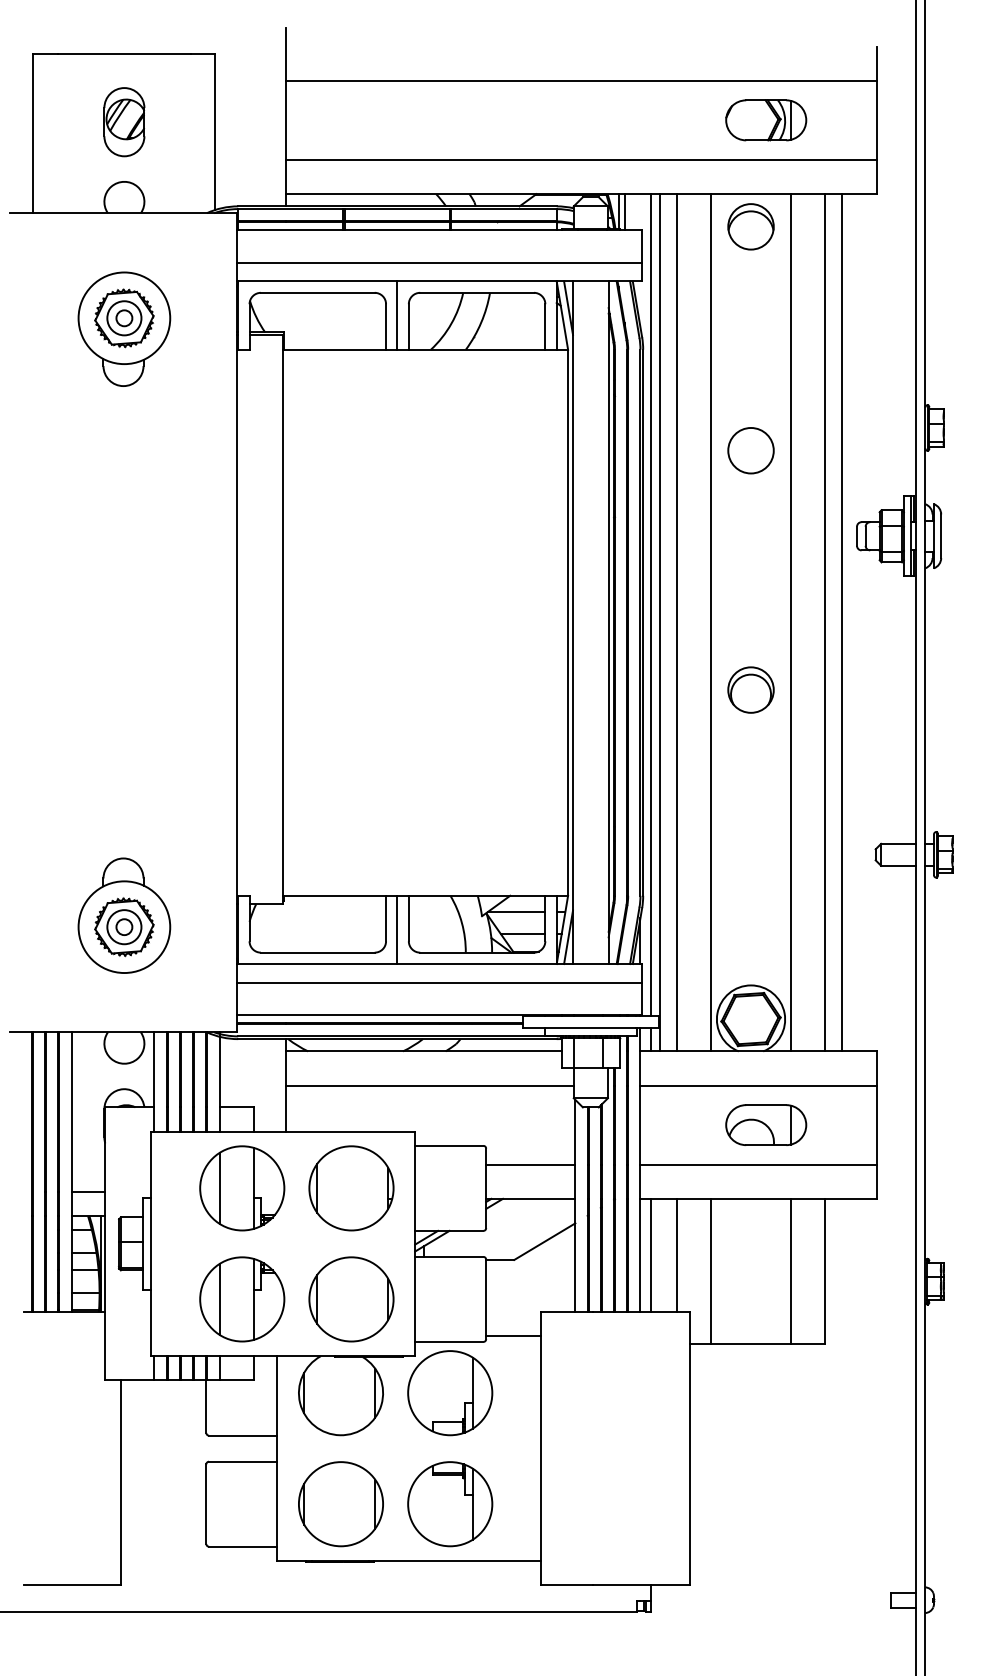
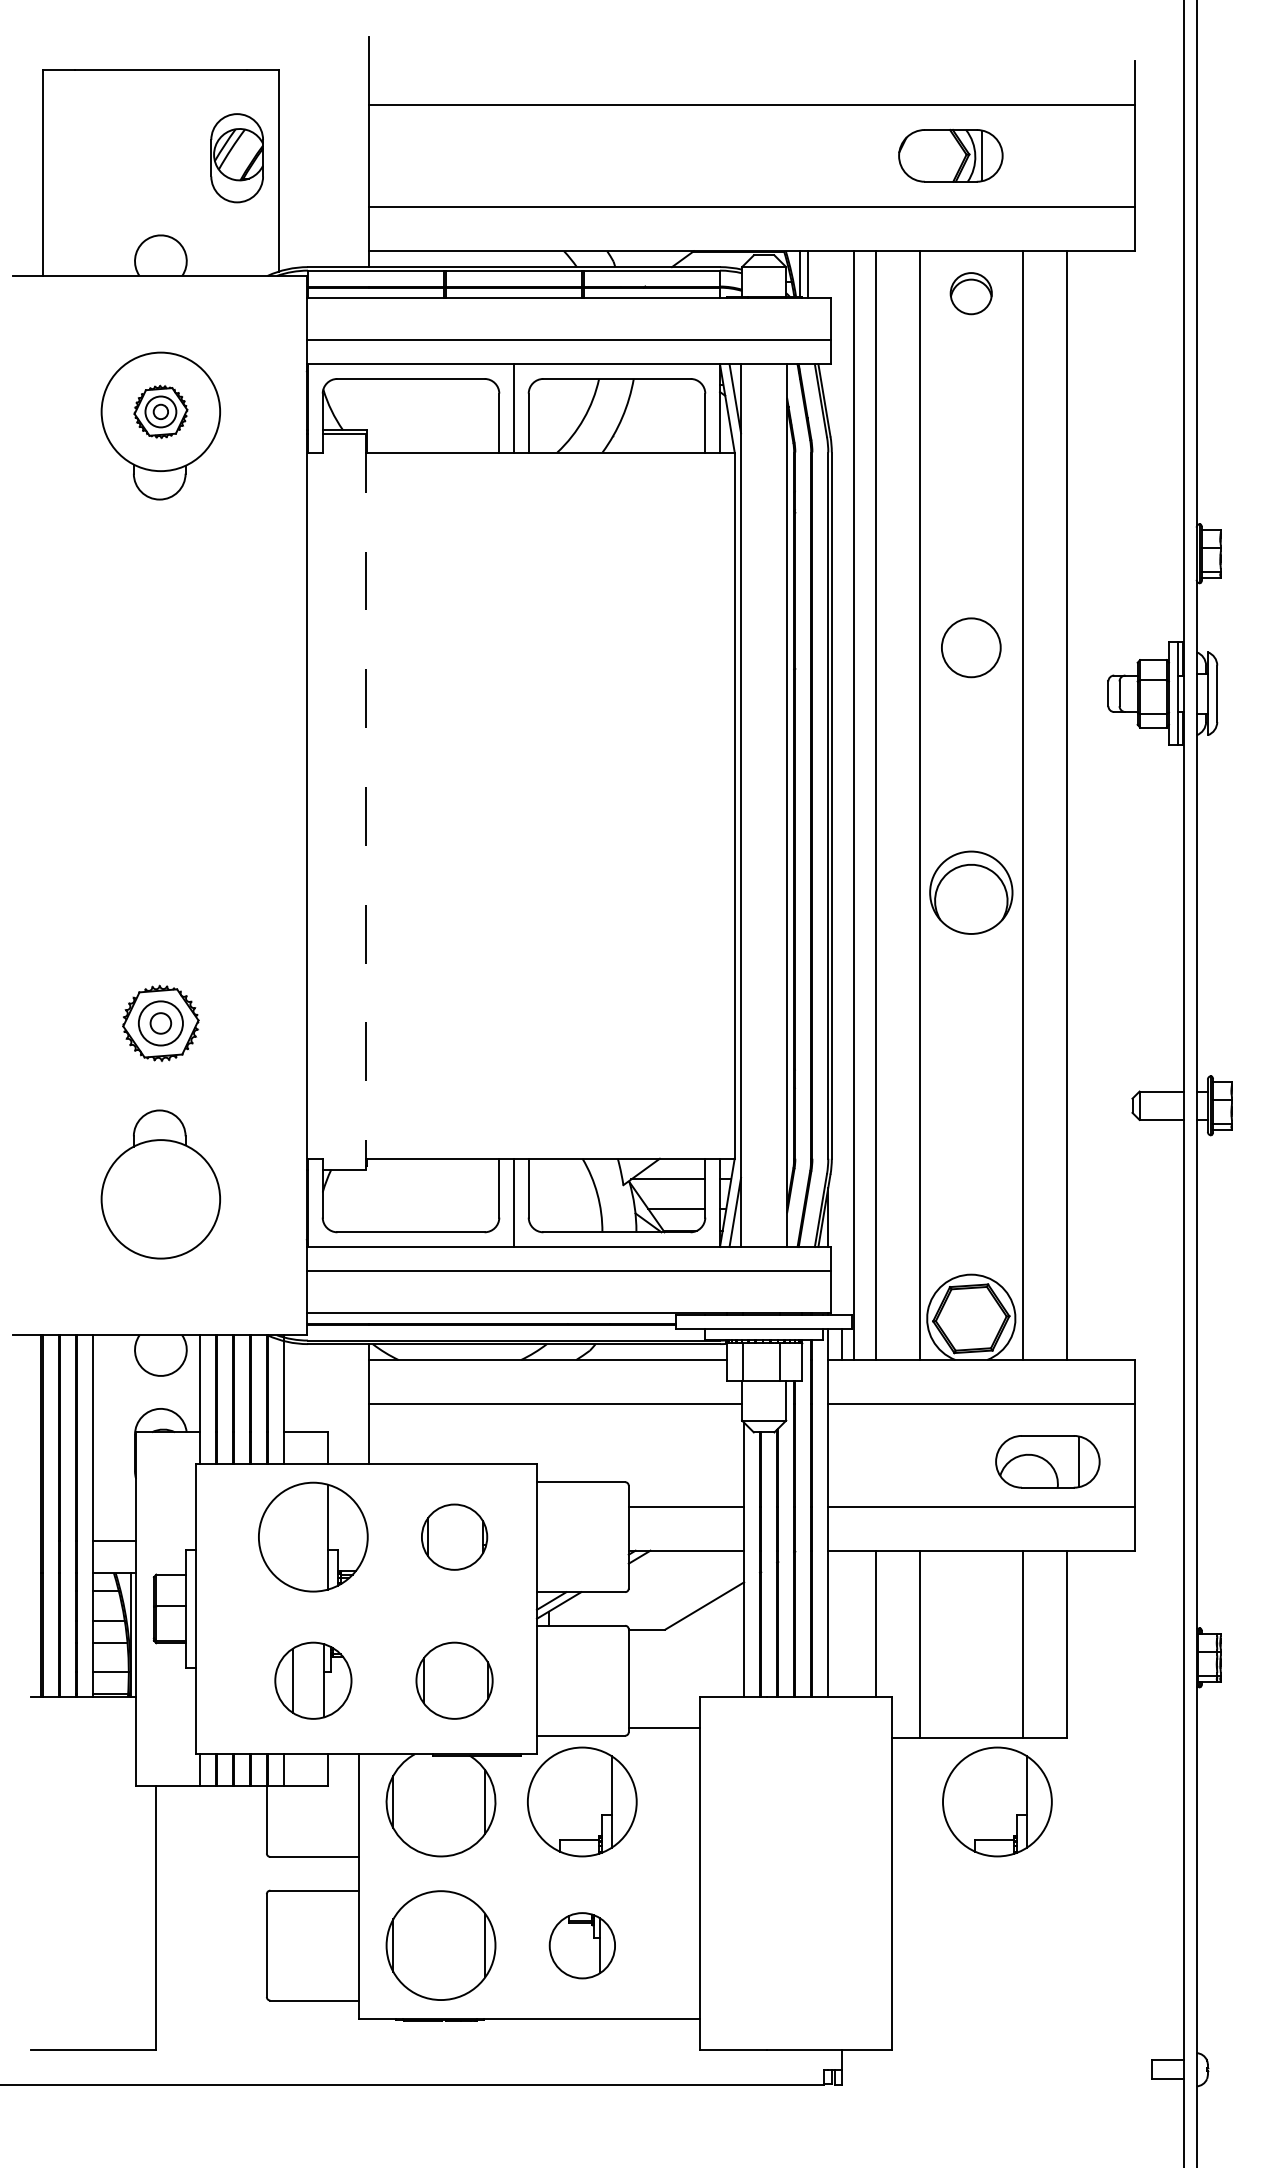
part: (766, 120) -> (951, 156), moved
part: (124, 122) -> (237, 158), moved
part: (750, 226) -> (970, 293), size x0.7
part: (124, 318) -> (161, 412), size x0.7
circle: (750, 450) -> (970, 647), moved
line: (651, 605) -> (842, 783), removed
line: (282, 620) -> (365, 802), solid -> dashed
line: (842, 622) -> (1089, 805), removed
part: (750, 689) -> (970, 891), size x1.4
part: (124, 927) -> (161, 1023), moved
part: (766, 1124) -> (1048, 1460), moved
line: (219, 1187) -> (283, 1536), removed
part: (351, 1188) -> (454, 1537), size x0.6
line: (651, 1255) -> (842, 1623), removed
part: (242, 1299) -> (313, 1680), size x0.7
part: (351, 1299) -> (454, 1680), size x0.7
part: (771, 1393) -> (997, 1802), added
part: (450, 1504) -> (582, 1945), size x0.6

